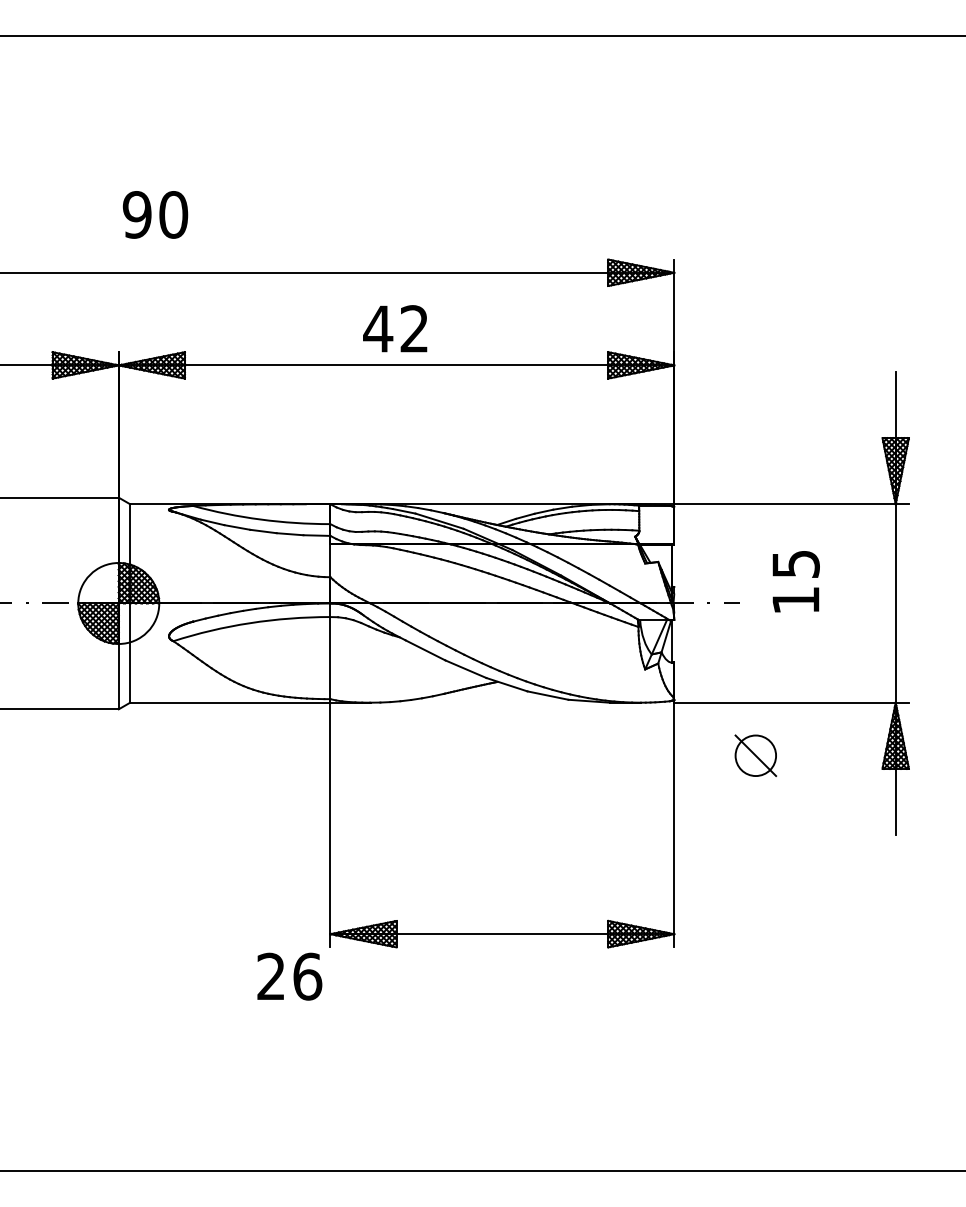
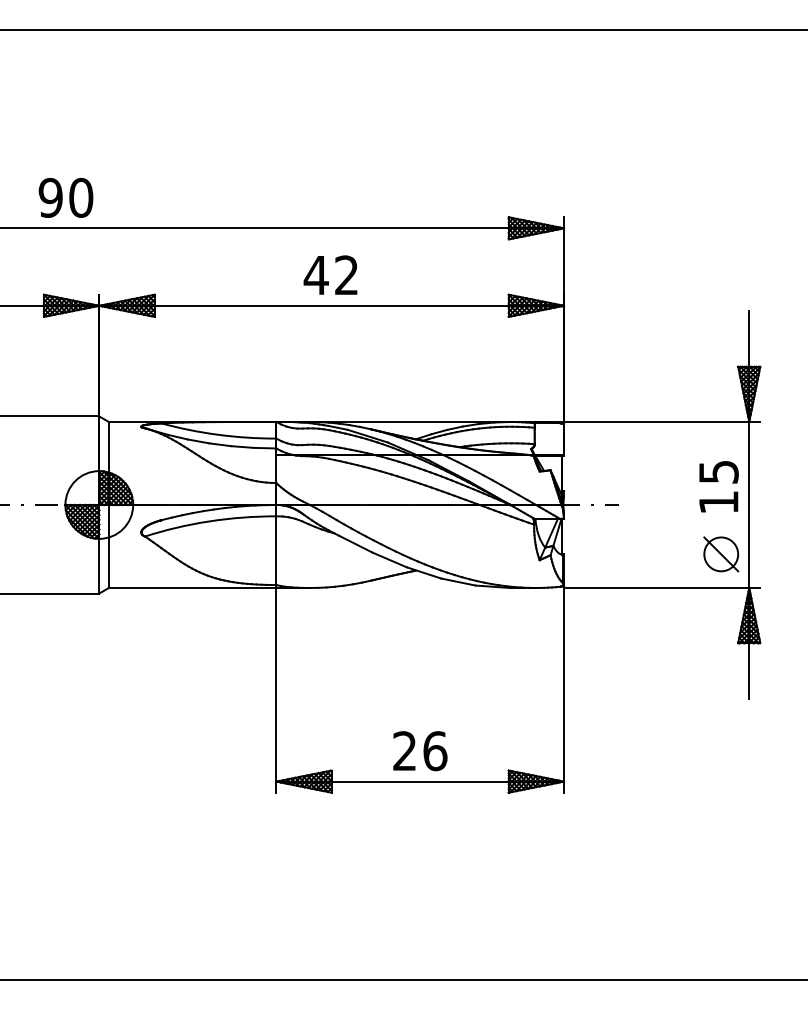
text: (154, 214) -> (65, 197), moved
text: (795, 581) -> (718, 486), moved
part: (756, 755) -> (721, 554), moved
text: (289, 977) -> (420, 751), moved

